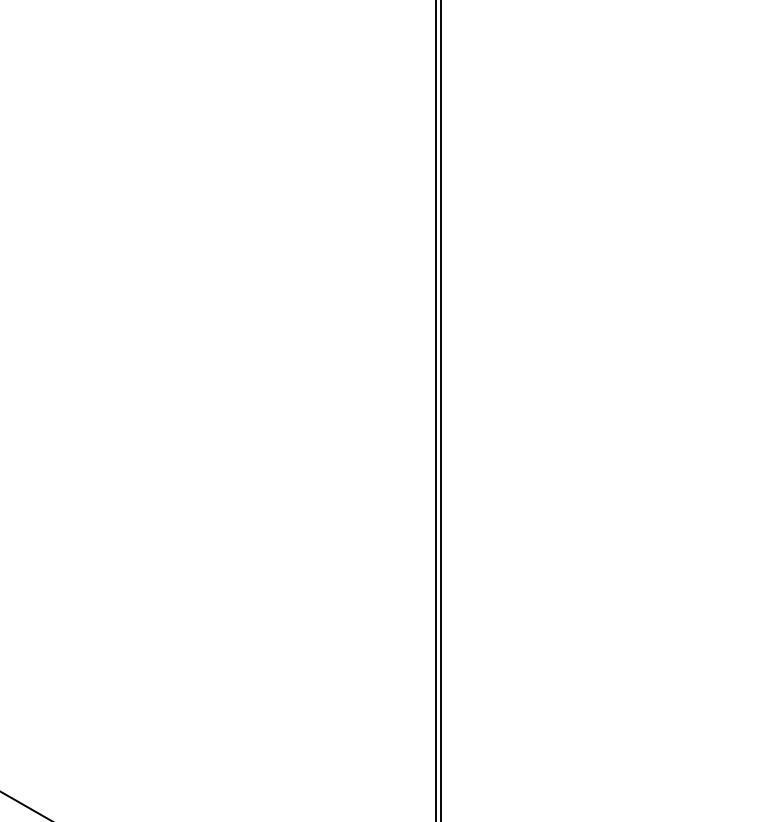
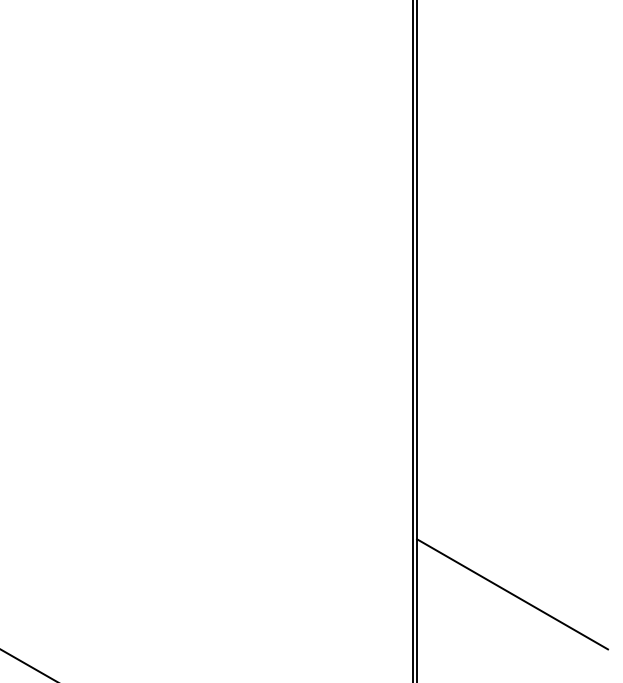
line: (574, 632) -> (512, 594), added

